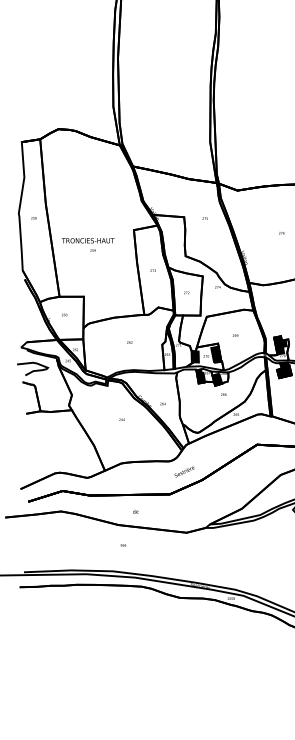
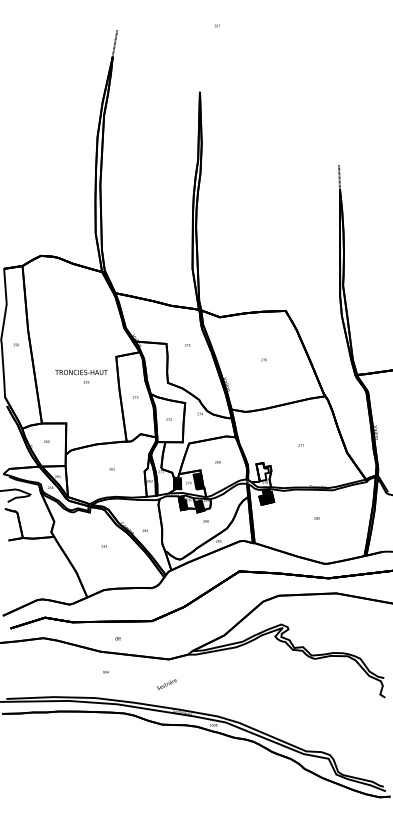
text: (88, 244) -> (81, 376), moved
fill: (280, 344) -> (262, 471), removed
text: (184, 471) -> (166, 684), moved

